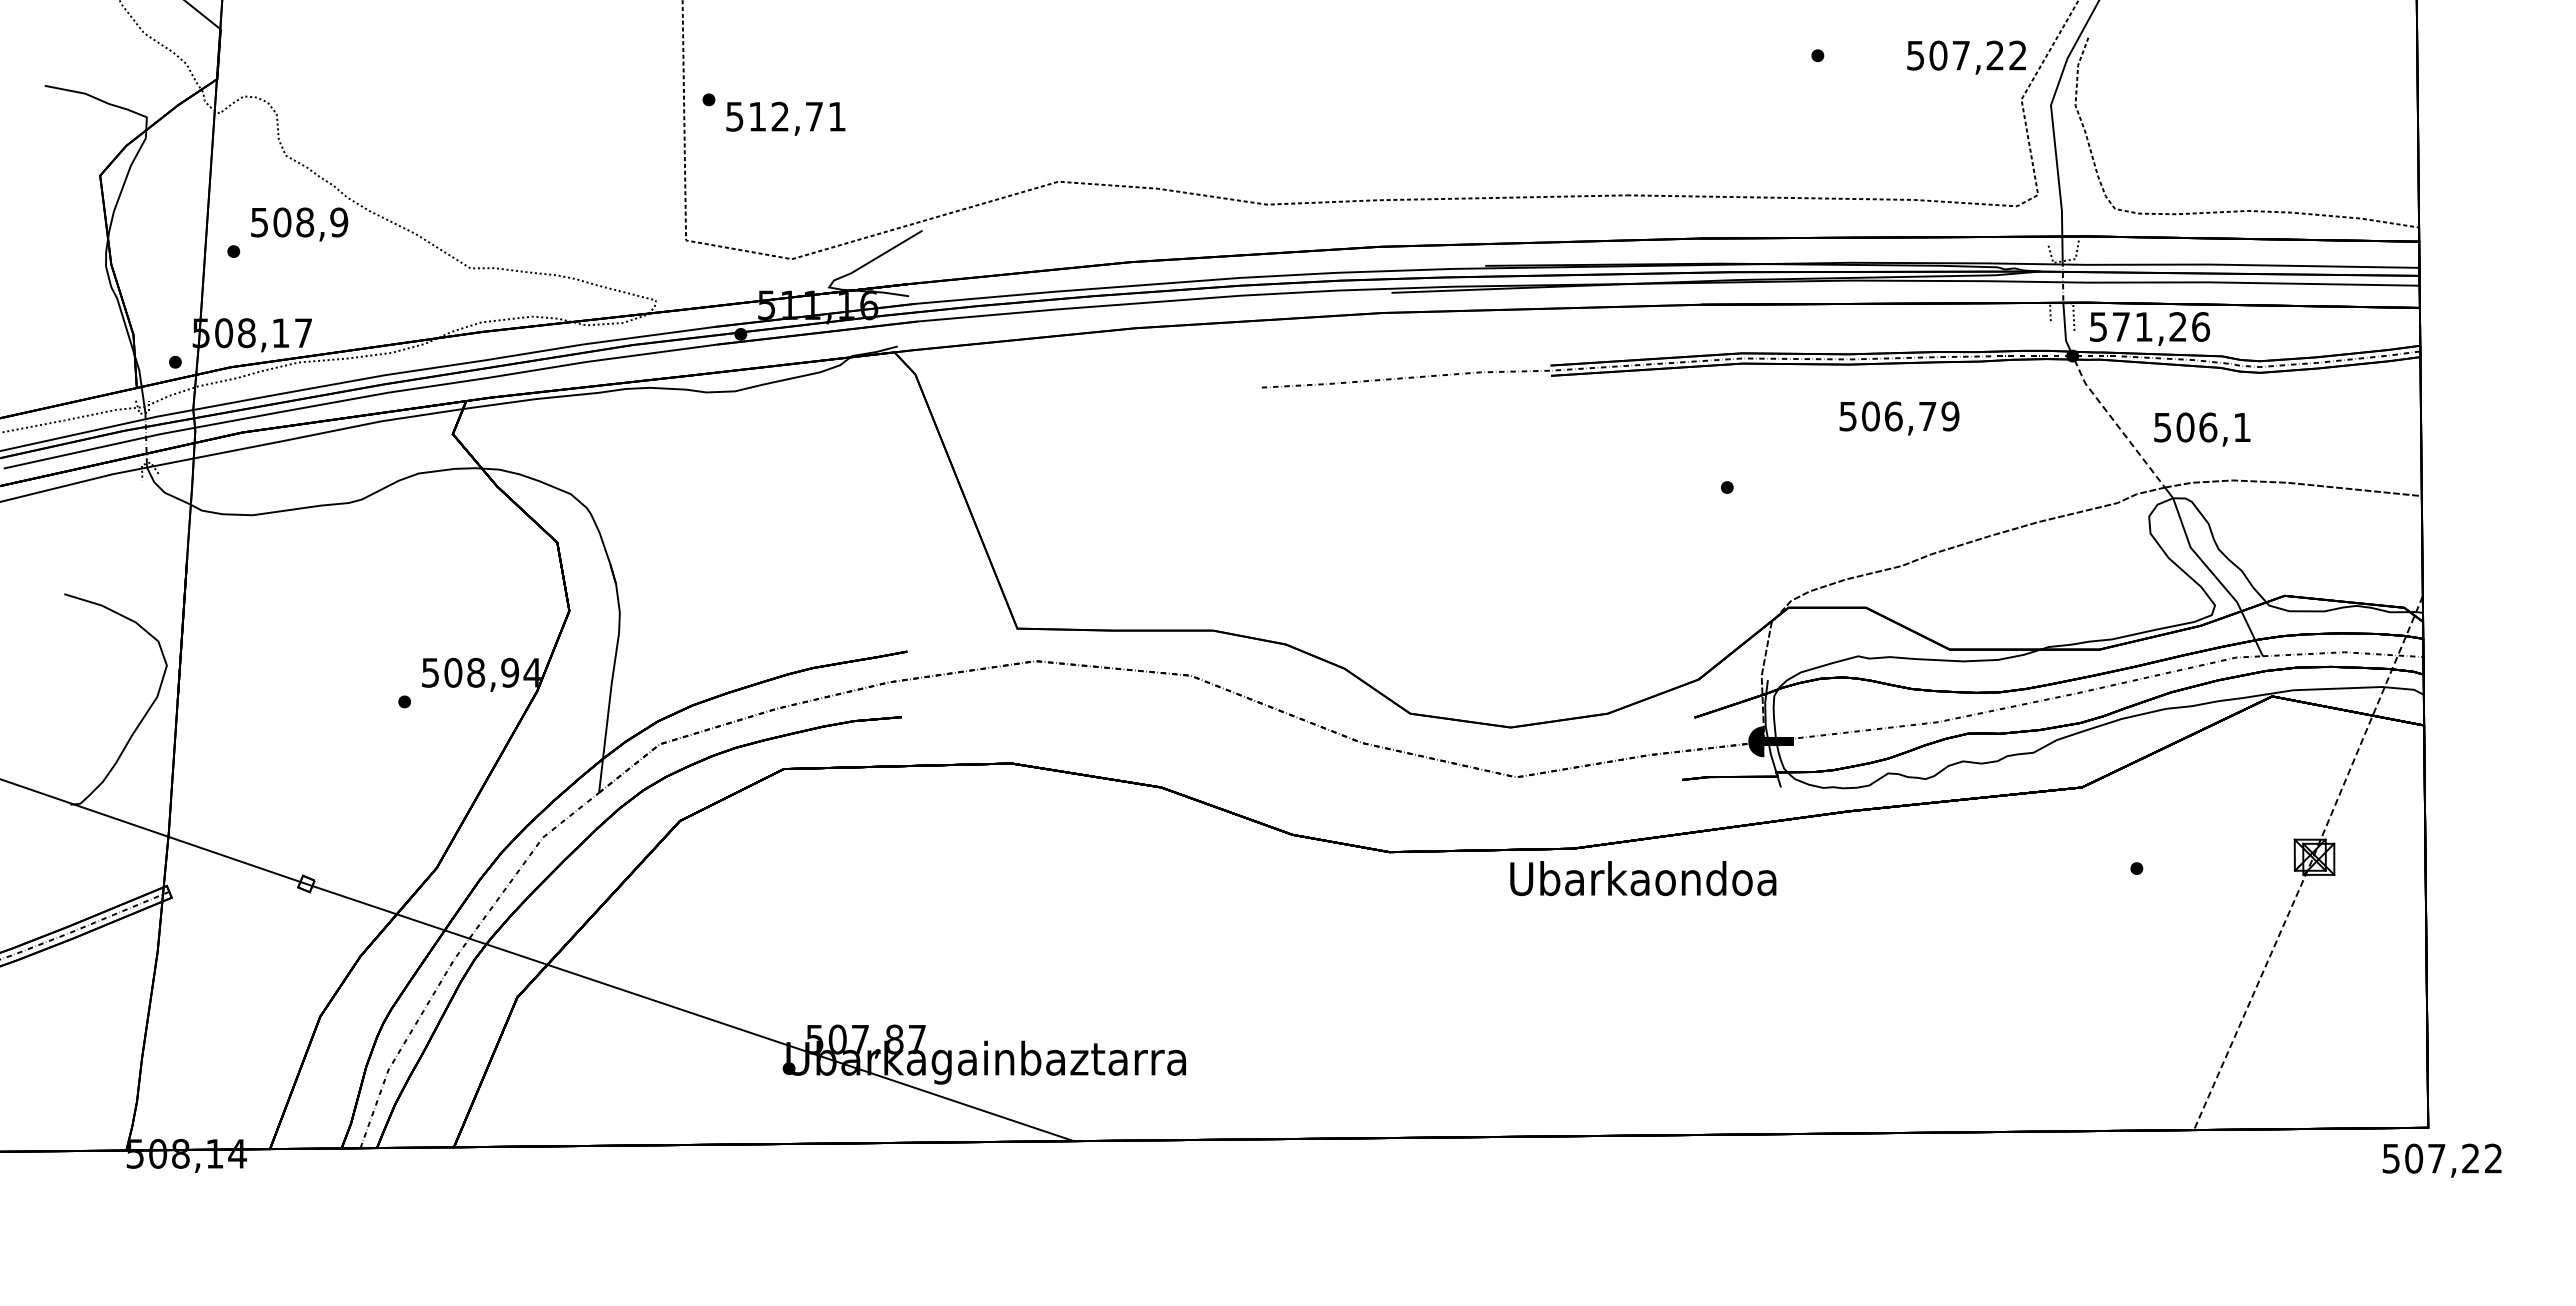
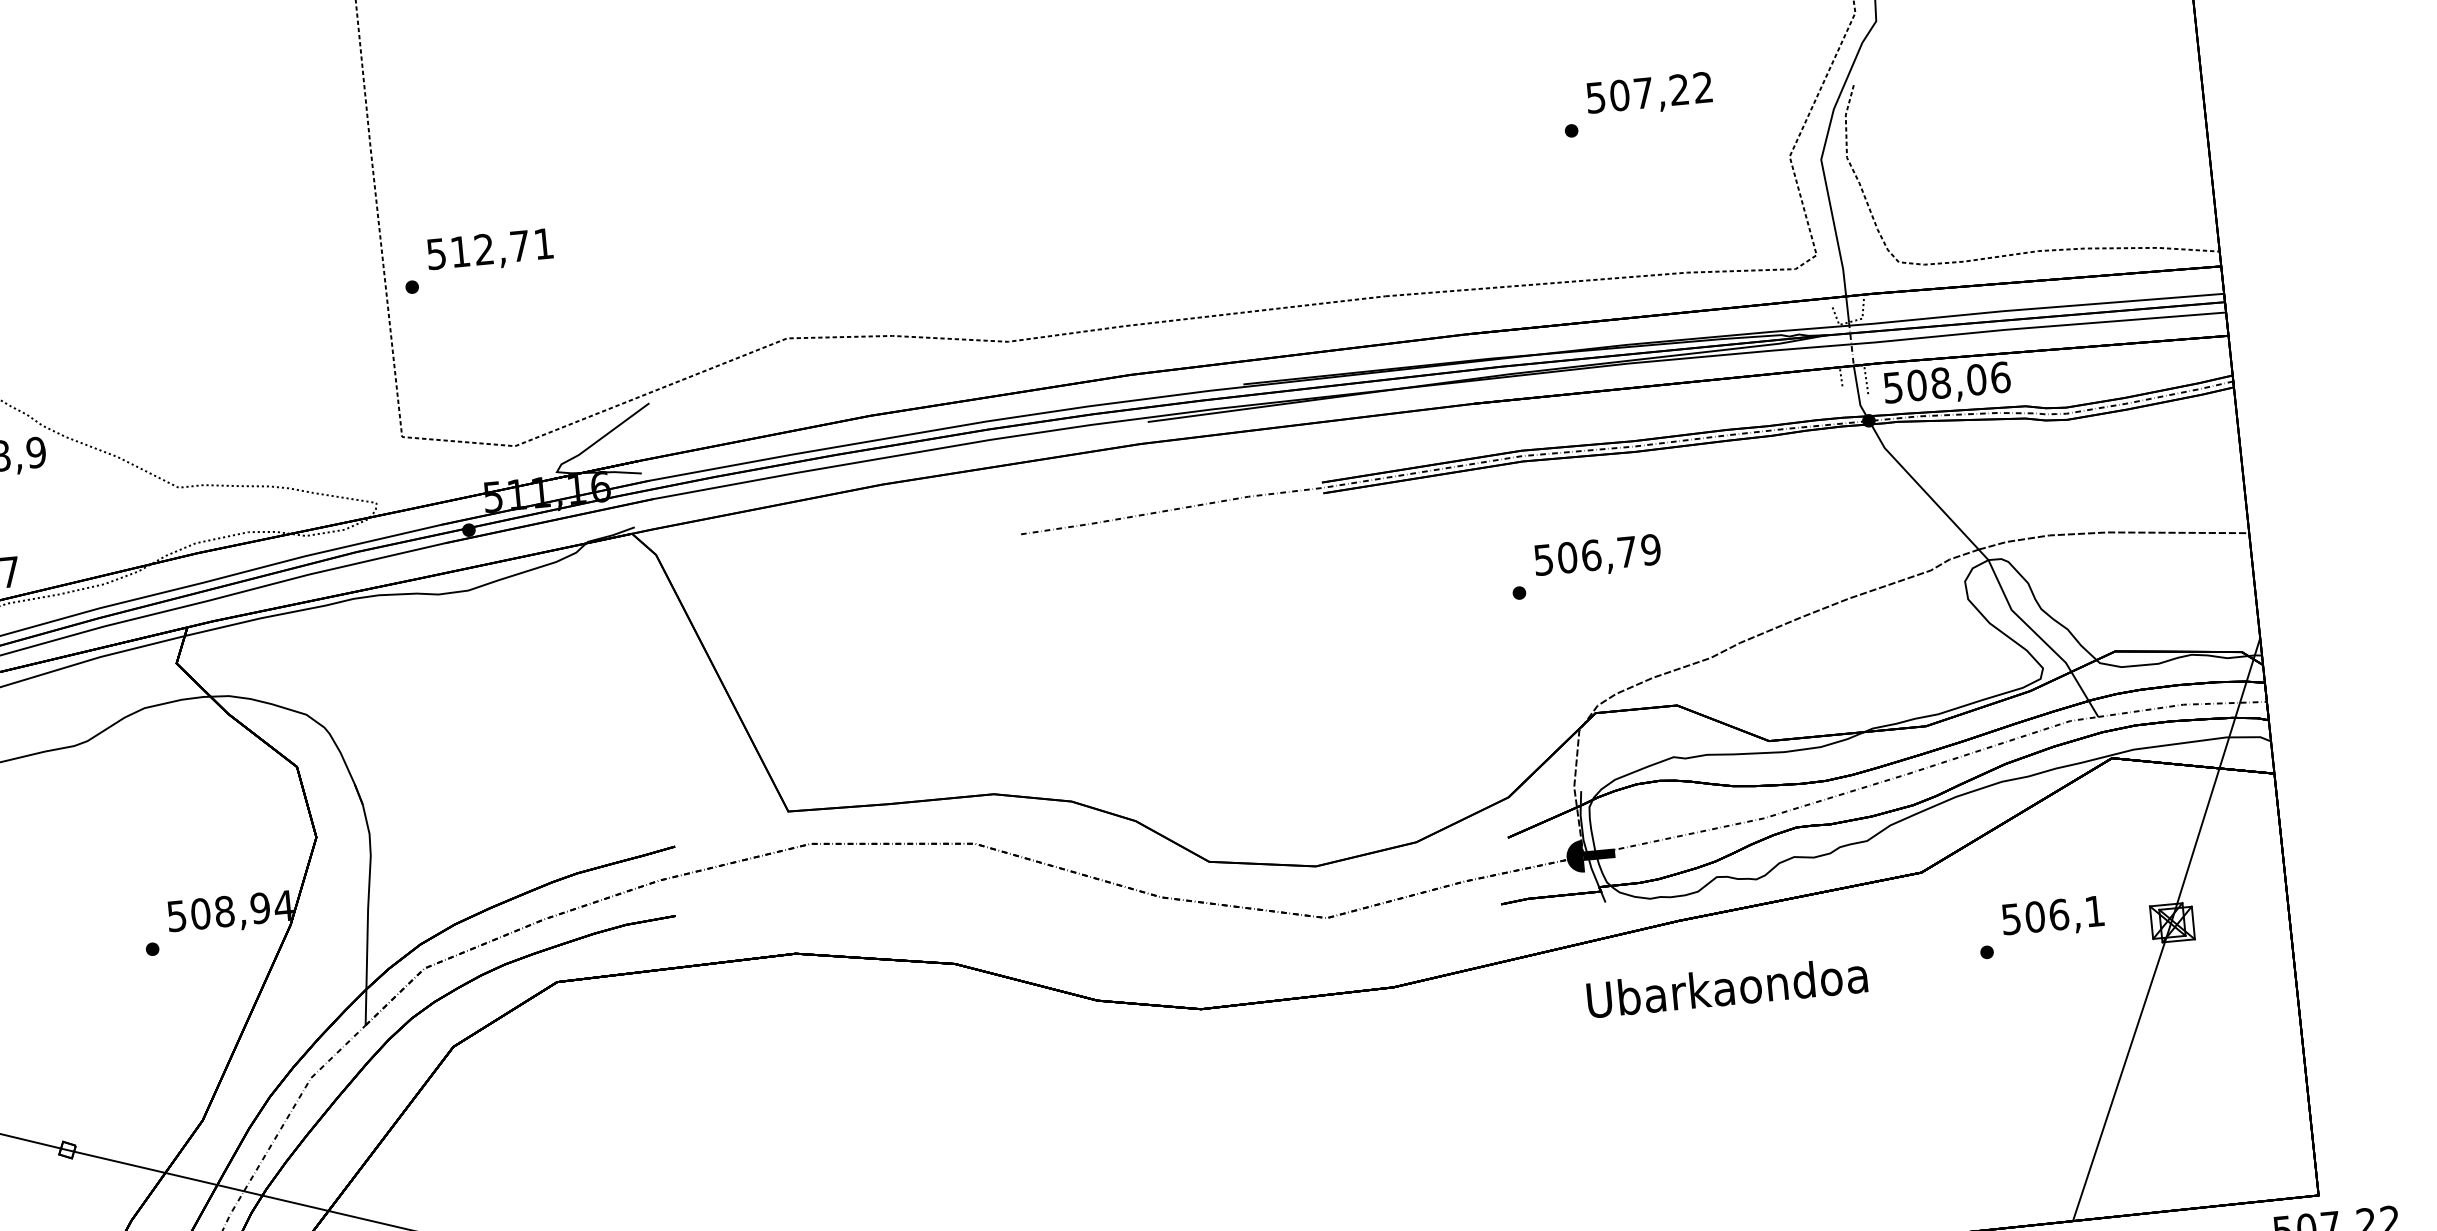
text: (1966, 57) -> (1649, 94), moved
text: (785, 118) -> (489, 250), moved
text: (2149, 326) -> (1946, 382), 571,26 -> 508,06
text: (1899, 418) -> (1597, 557), moved
line: (2117, 425) -> (1922, 489), dashed -> solid
text: (2202, 429) -> (2053, 917), moved
line: (2310, 863) -> (2168, 929), dashed -> solid
text: (1643, 878) -> (1727, 987), moved

